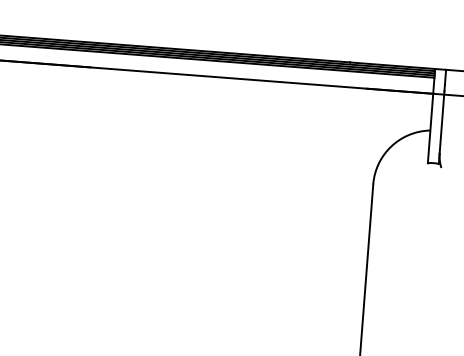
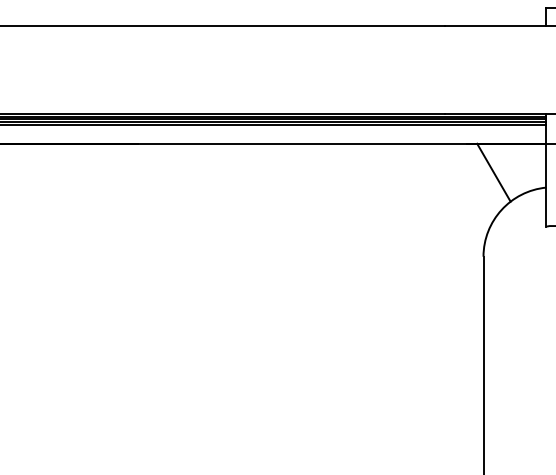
line: (387, 114) -> (493, 172), added

